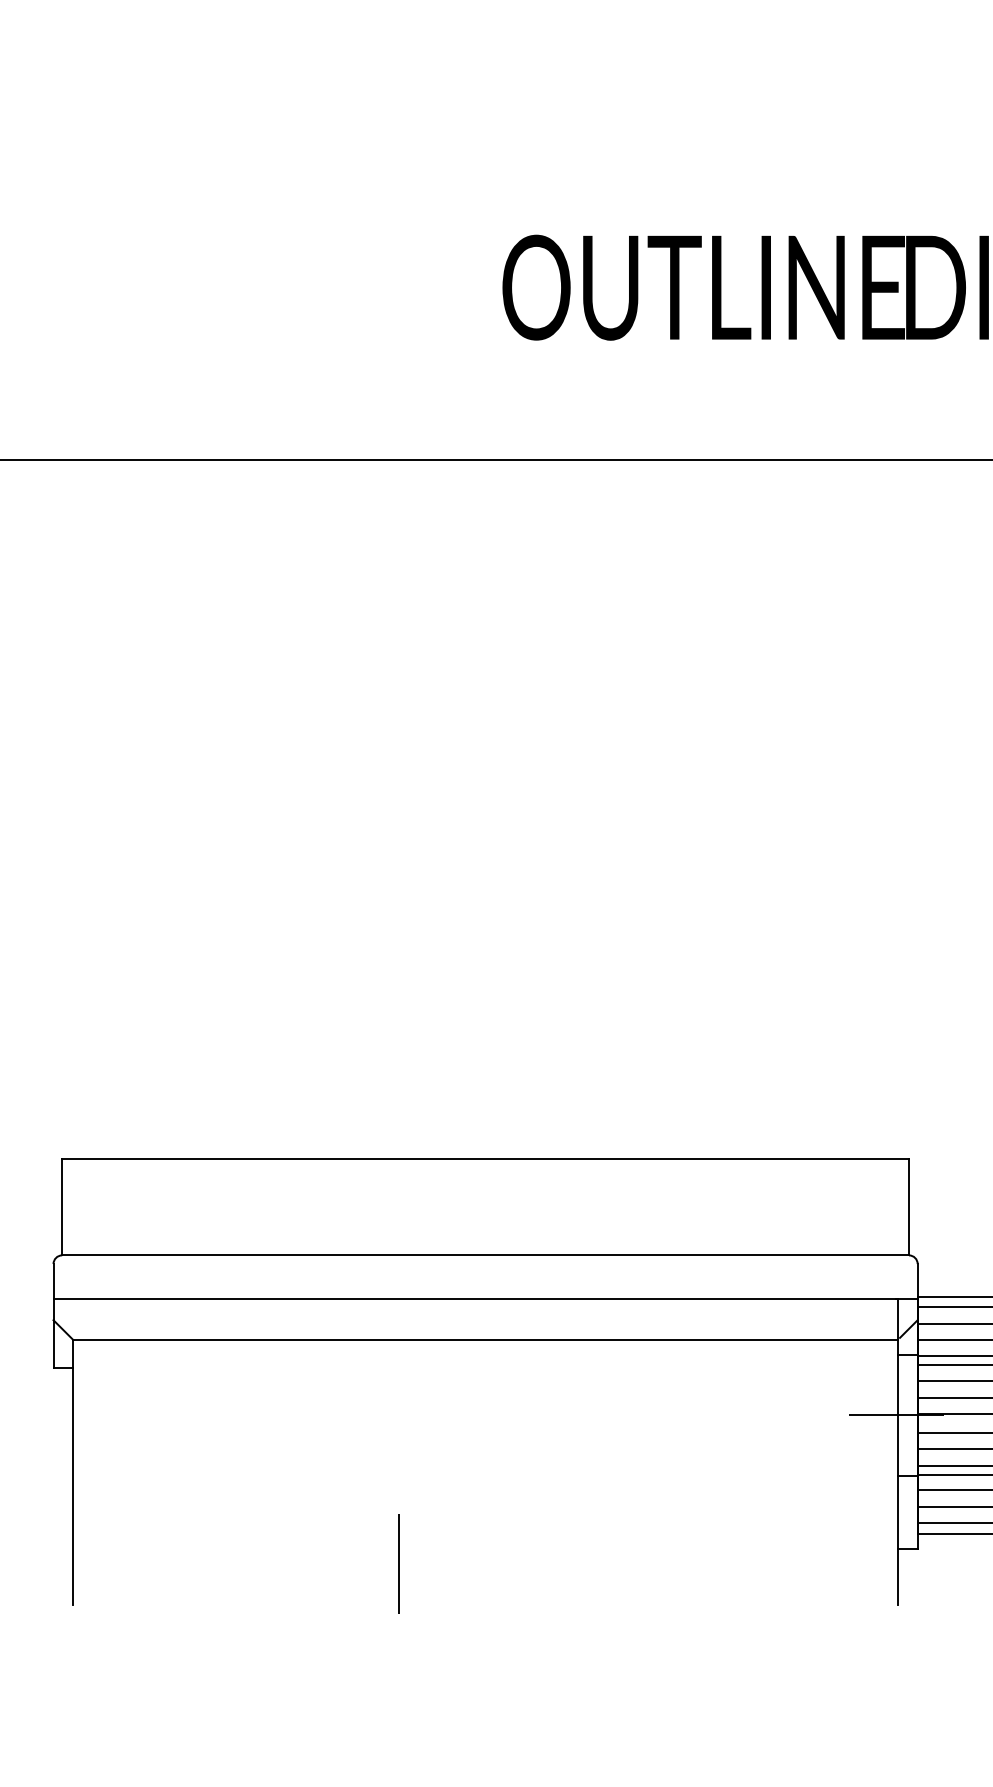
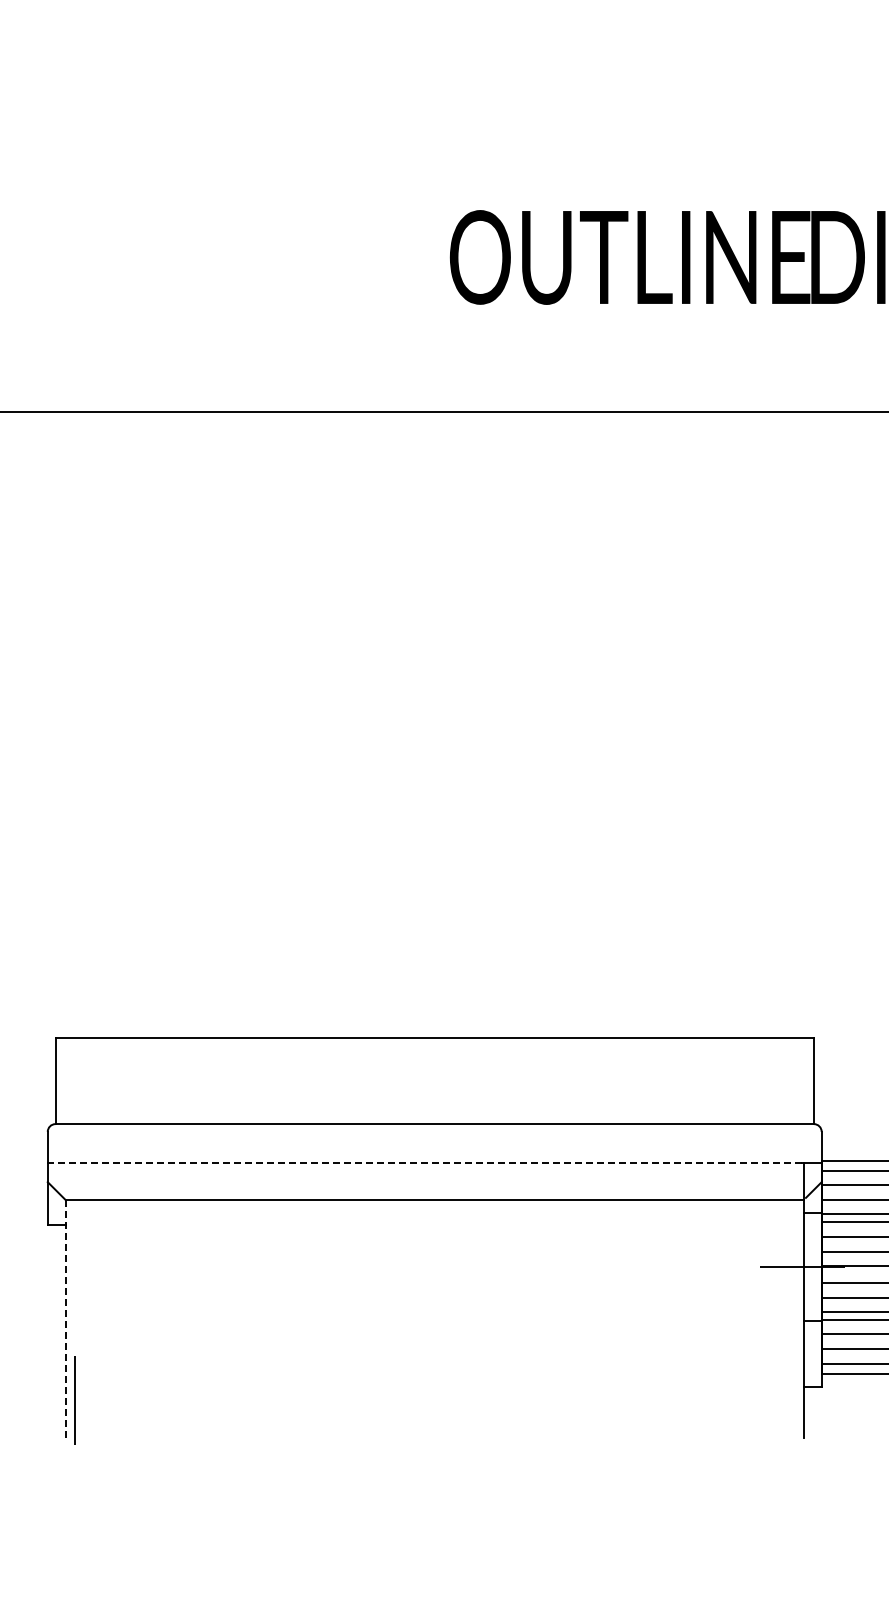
line: (474, 1298) -> (424, 1162), solid -> dashed
line: (73, 1472) -> (65, 1318), solid -> dashed
line: (398, 1564) -> (74, 1400), moved

